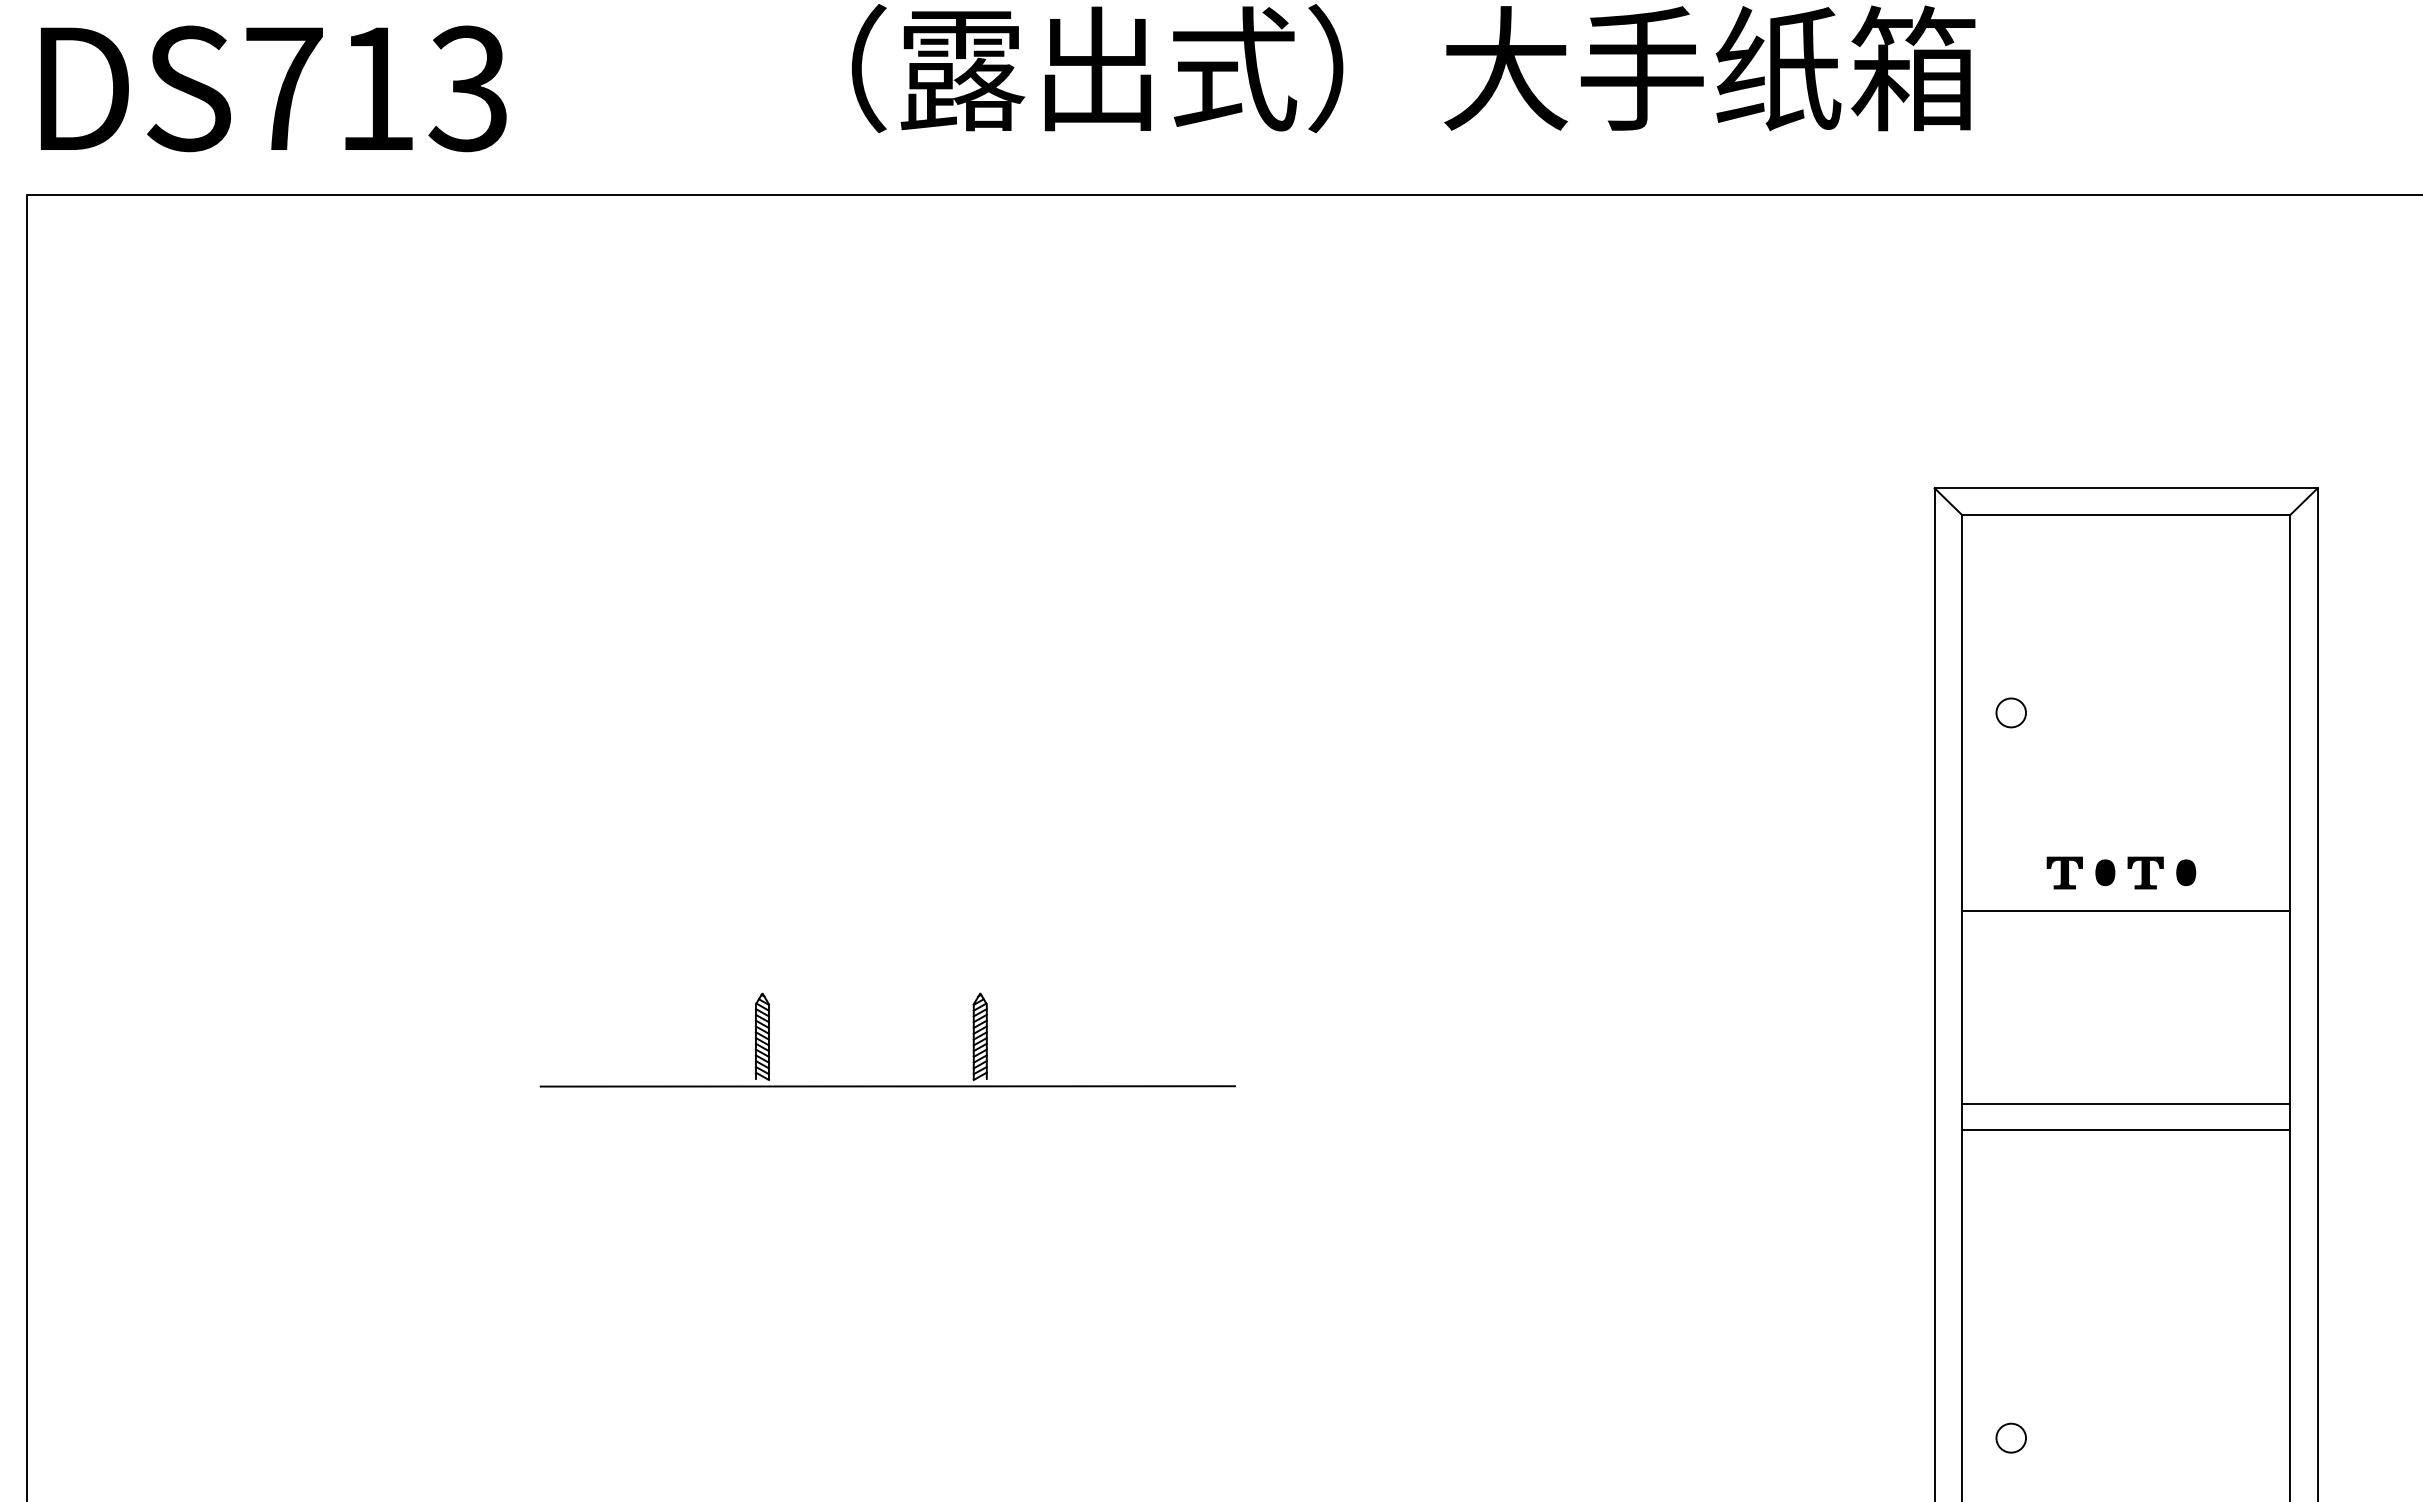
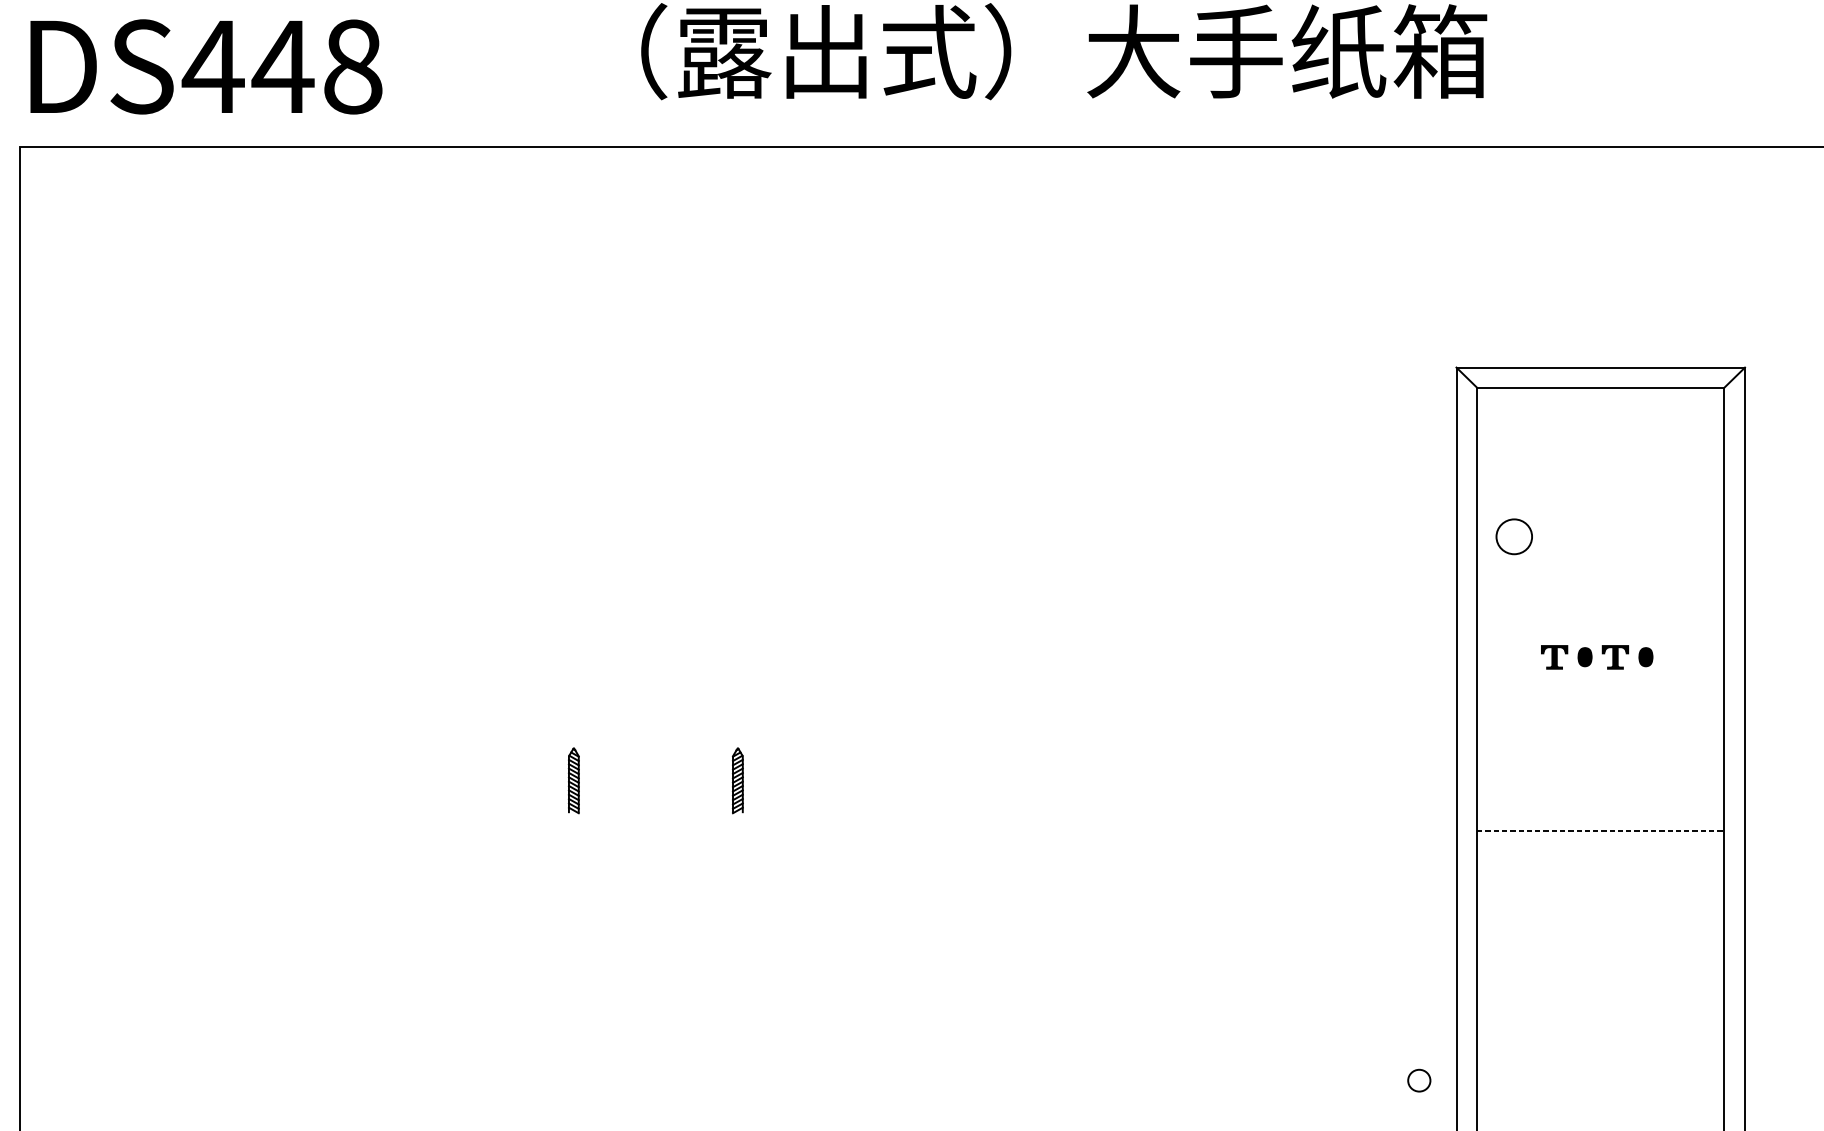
text: (374, 88) -> (281, 66), DS713 -> DS448
part: (2010, 712) -> (1513, 536), size x1.6
line: (2125, 910) -> (1600, 685), removed
line: (887, 1086) -> (668, 818), removed
line: (2126, 1103) -> (1600, 830), solid -> dashed
line: (2125, 1130) -> (1600, 851), removed
part: (2010, 1437) -> (1418, 1080), moved

